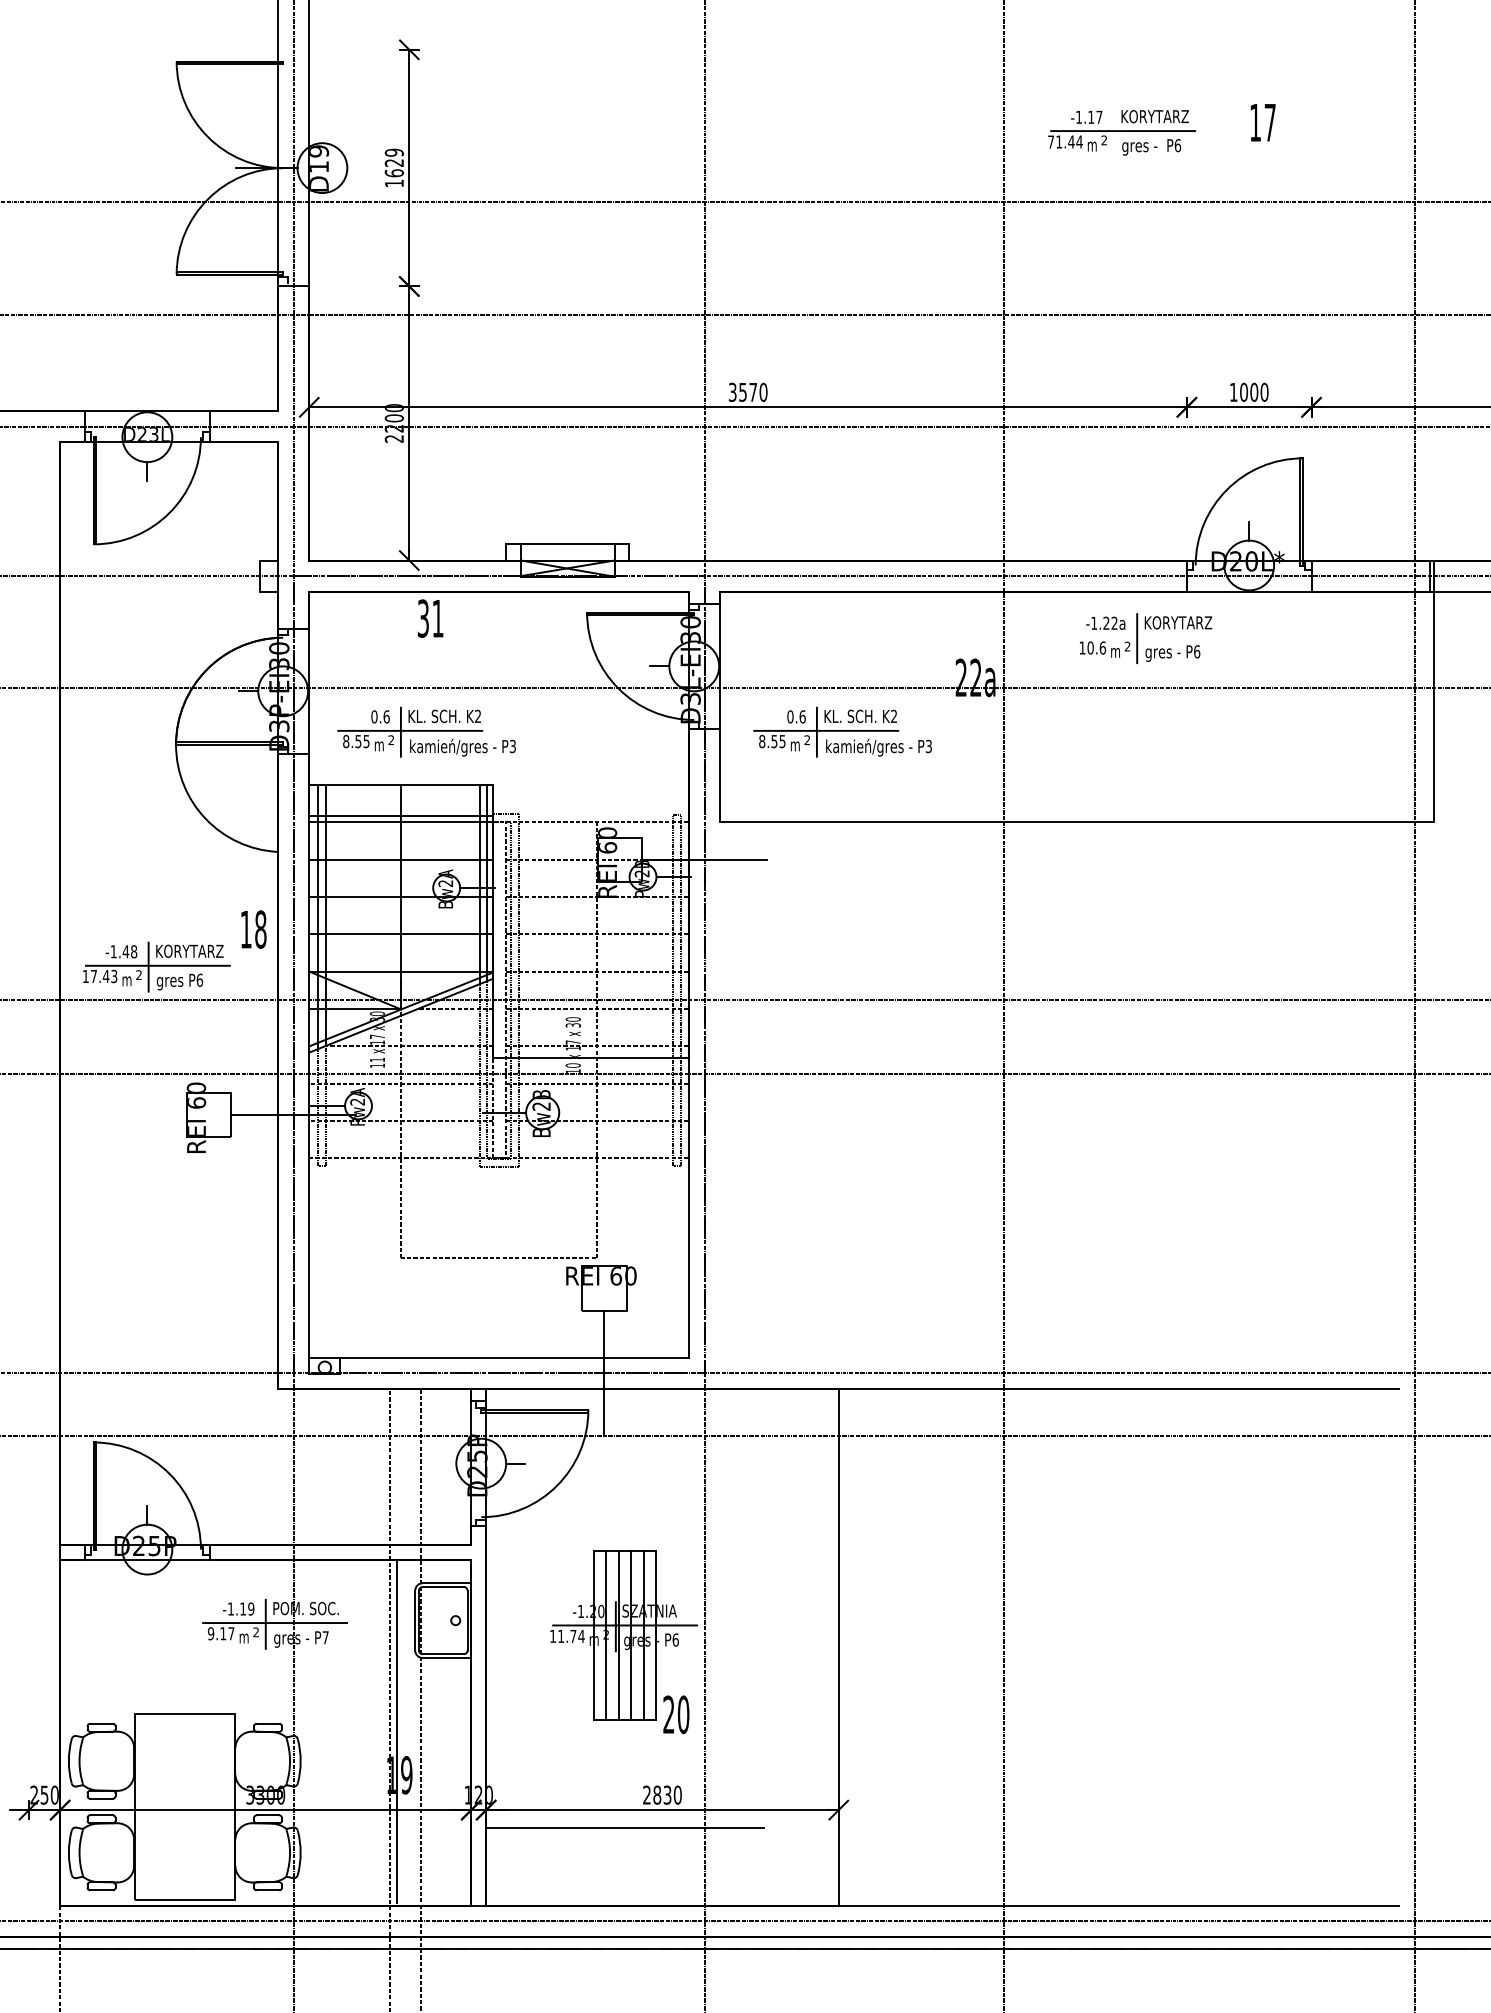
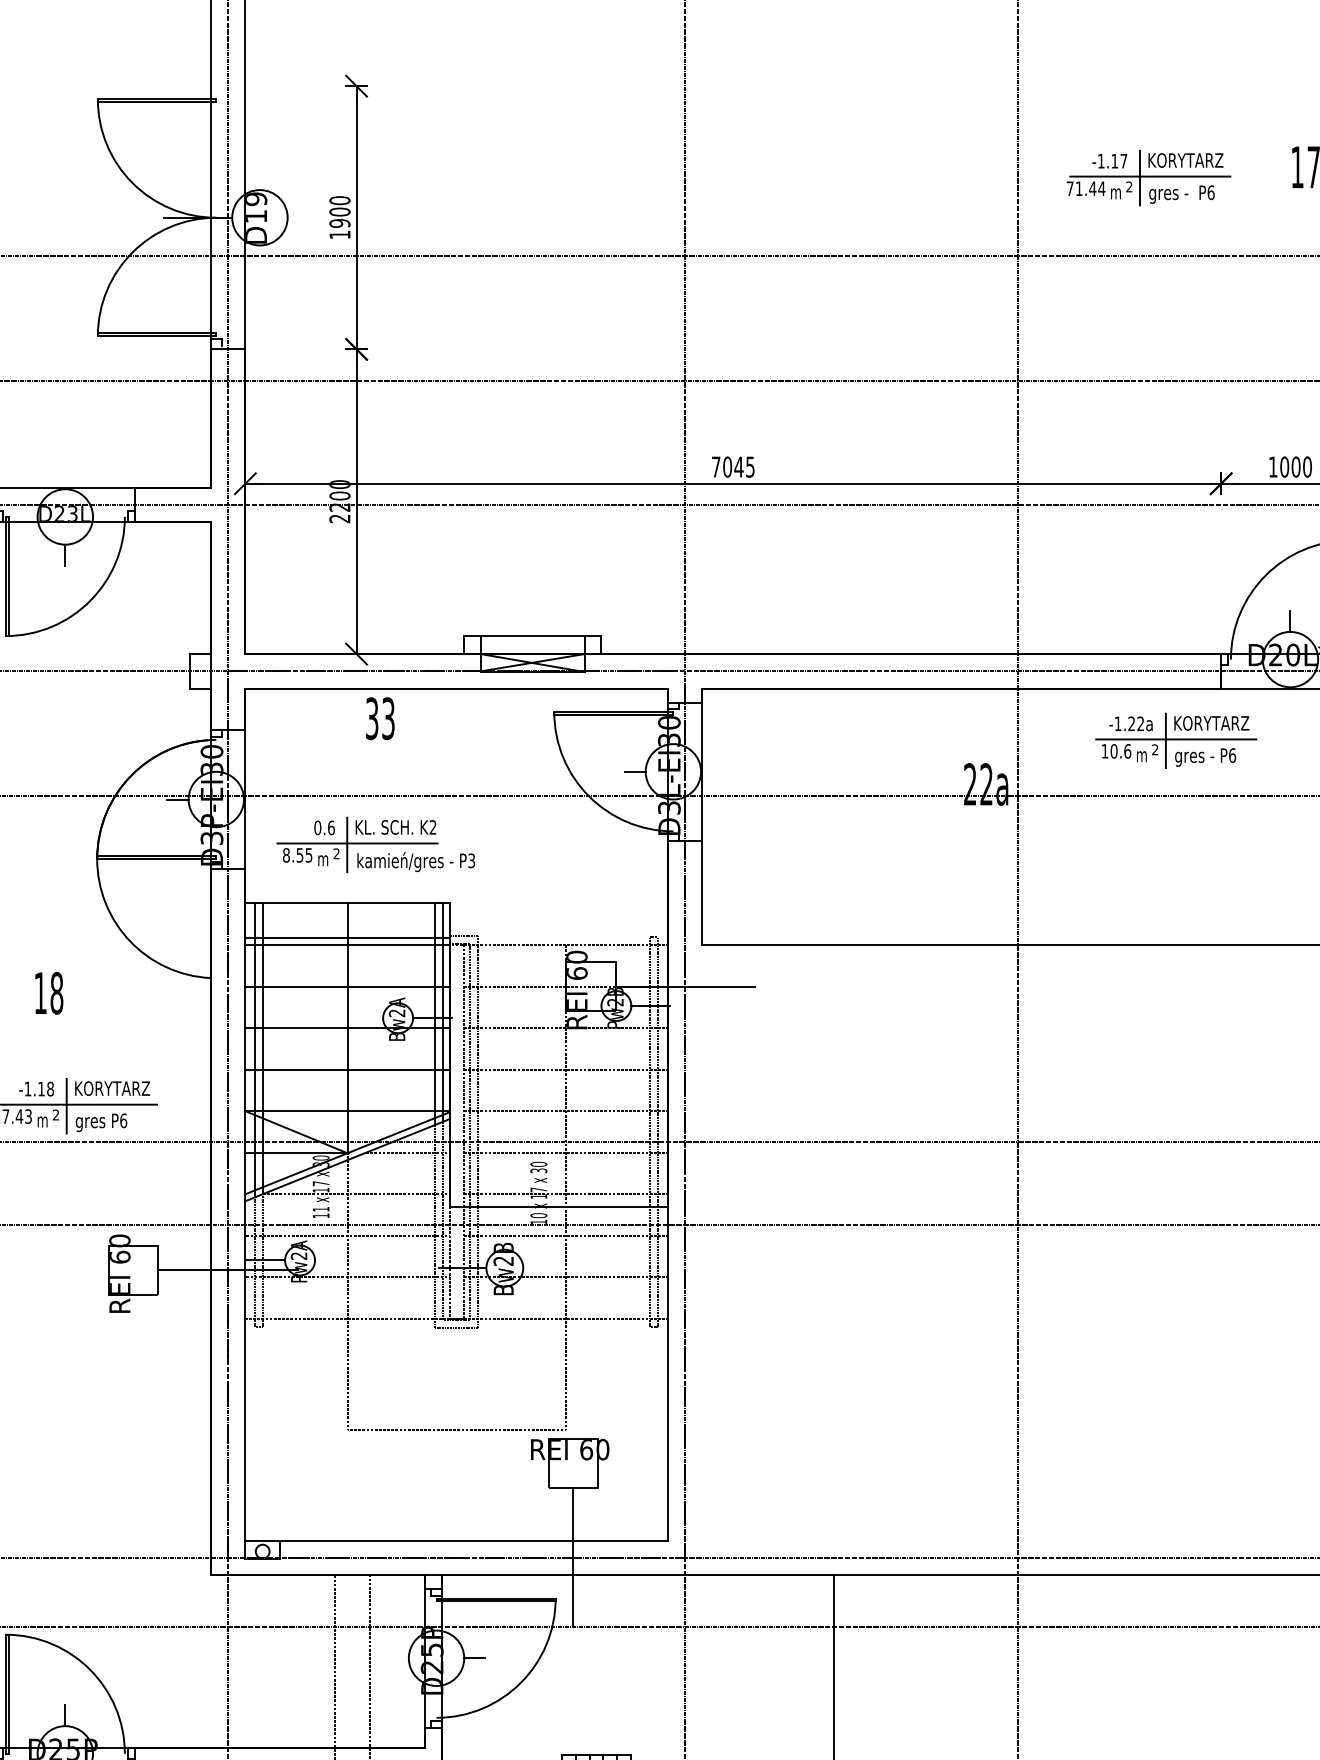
line: (1113, 131) -> (1139, 177), added
text: (393, 162) -> (338, 211), 1629 -> 1900
text: (747, 391) -> (732, 466), 3570 -> 7045
text: (437, 618) -> (387, 718), 31 -> 33
line: (1146, 637) -> (1176, 739), added
part: (842, 731) -> (838, 844), removed
text: (253, 929) -> (48, 993), moved
text: (125, 951) -> (40, 1088), -1.48 -> -1.18

